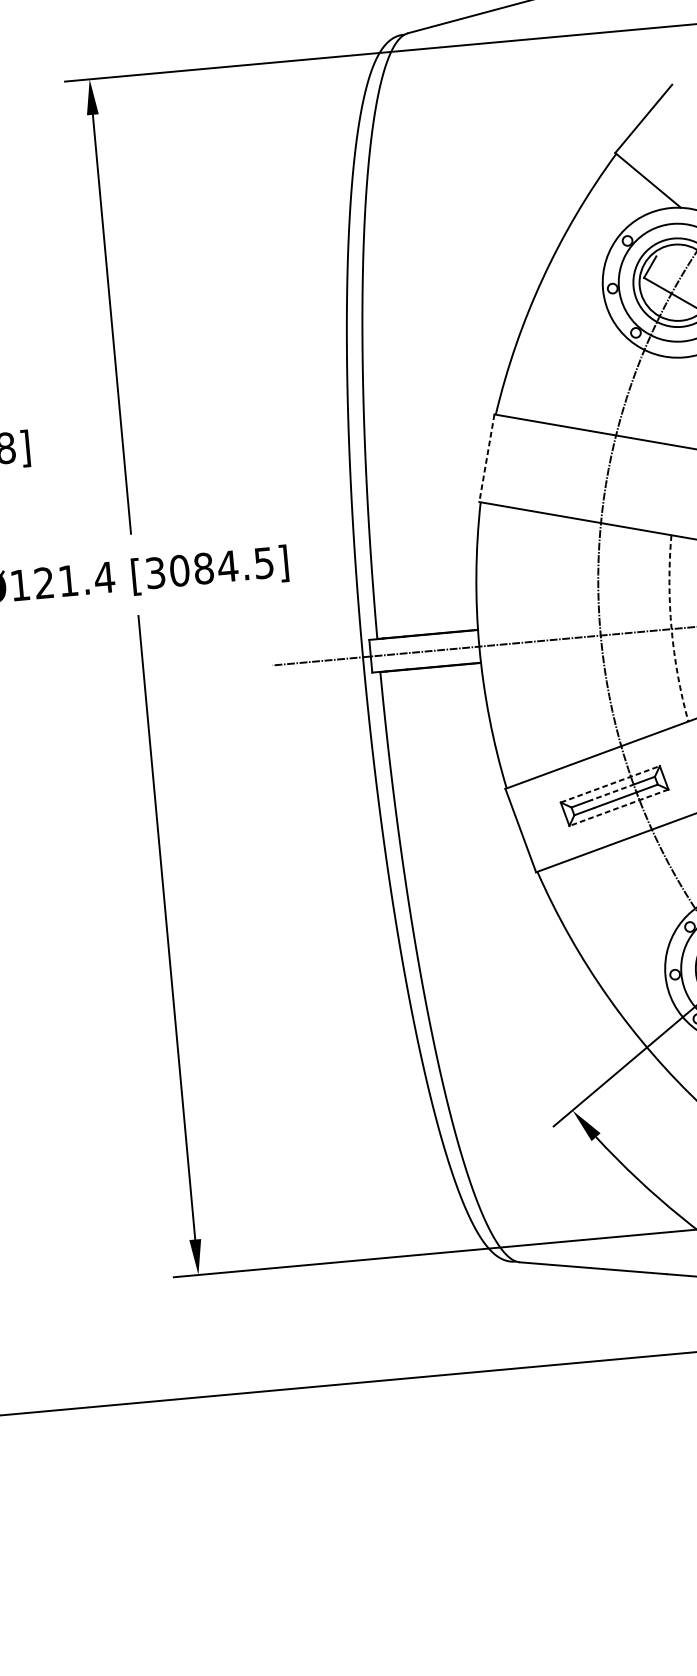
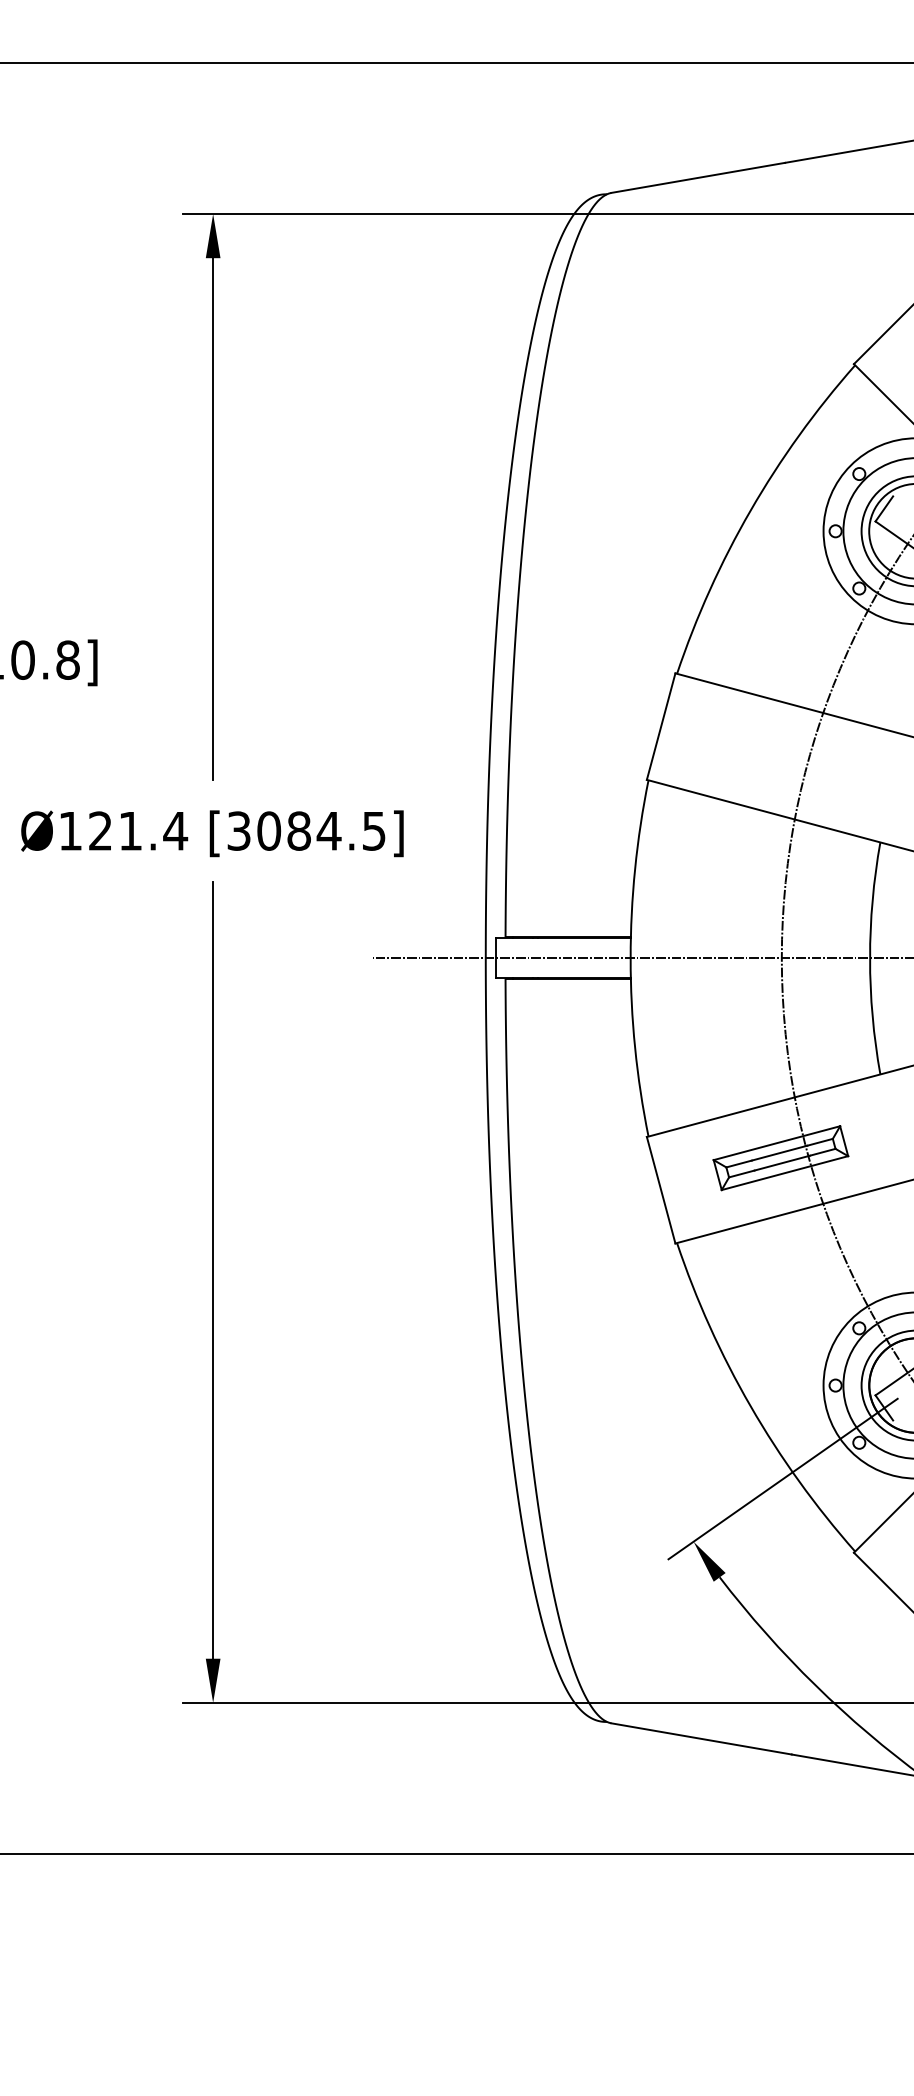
line: (487, 458) -> (661, 727), dashed -> solid
arc: (671, 629) -> (870, 958), dashed -> solid
line: (610, 784) -> (777, 1143), dashed -> solid
line: (613, 792) -> (779, 1153), dashed -> solid
line: (618, 808) -> (784, 1173), dashed -> solid

